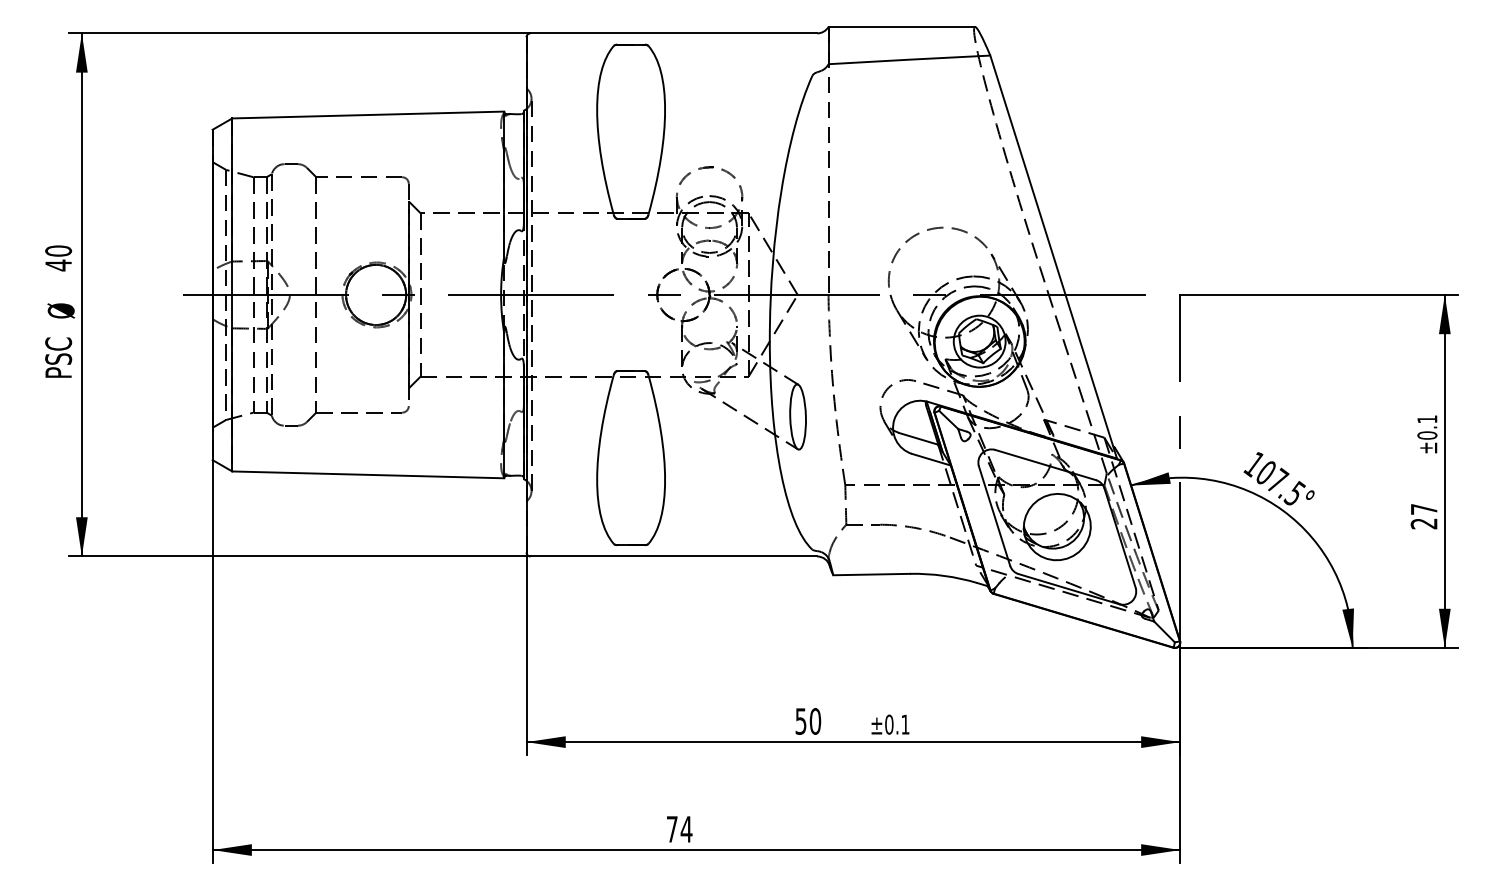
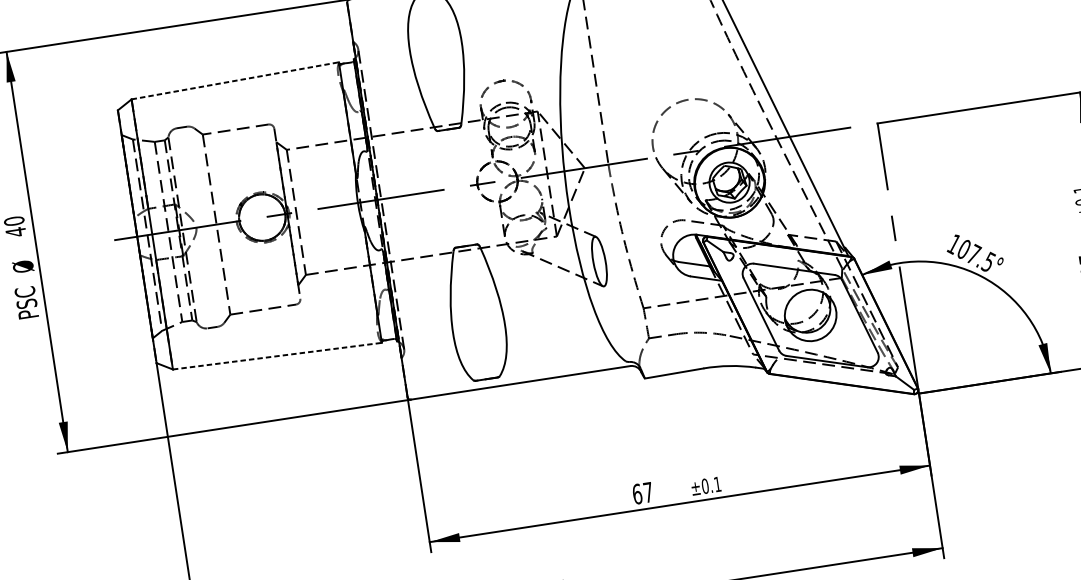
line: (368, 115) -> (235, 81), solid -> dashed
line: (368, 474) -> (277, 355), solid -> dashed
text: (808, 721) -> (643, 493), 50 -> 67

